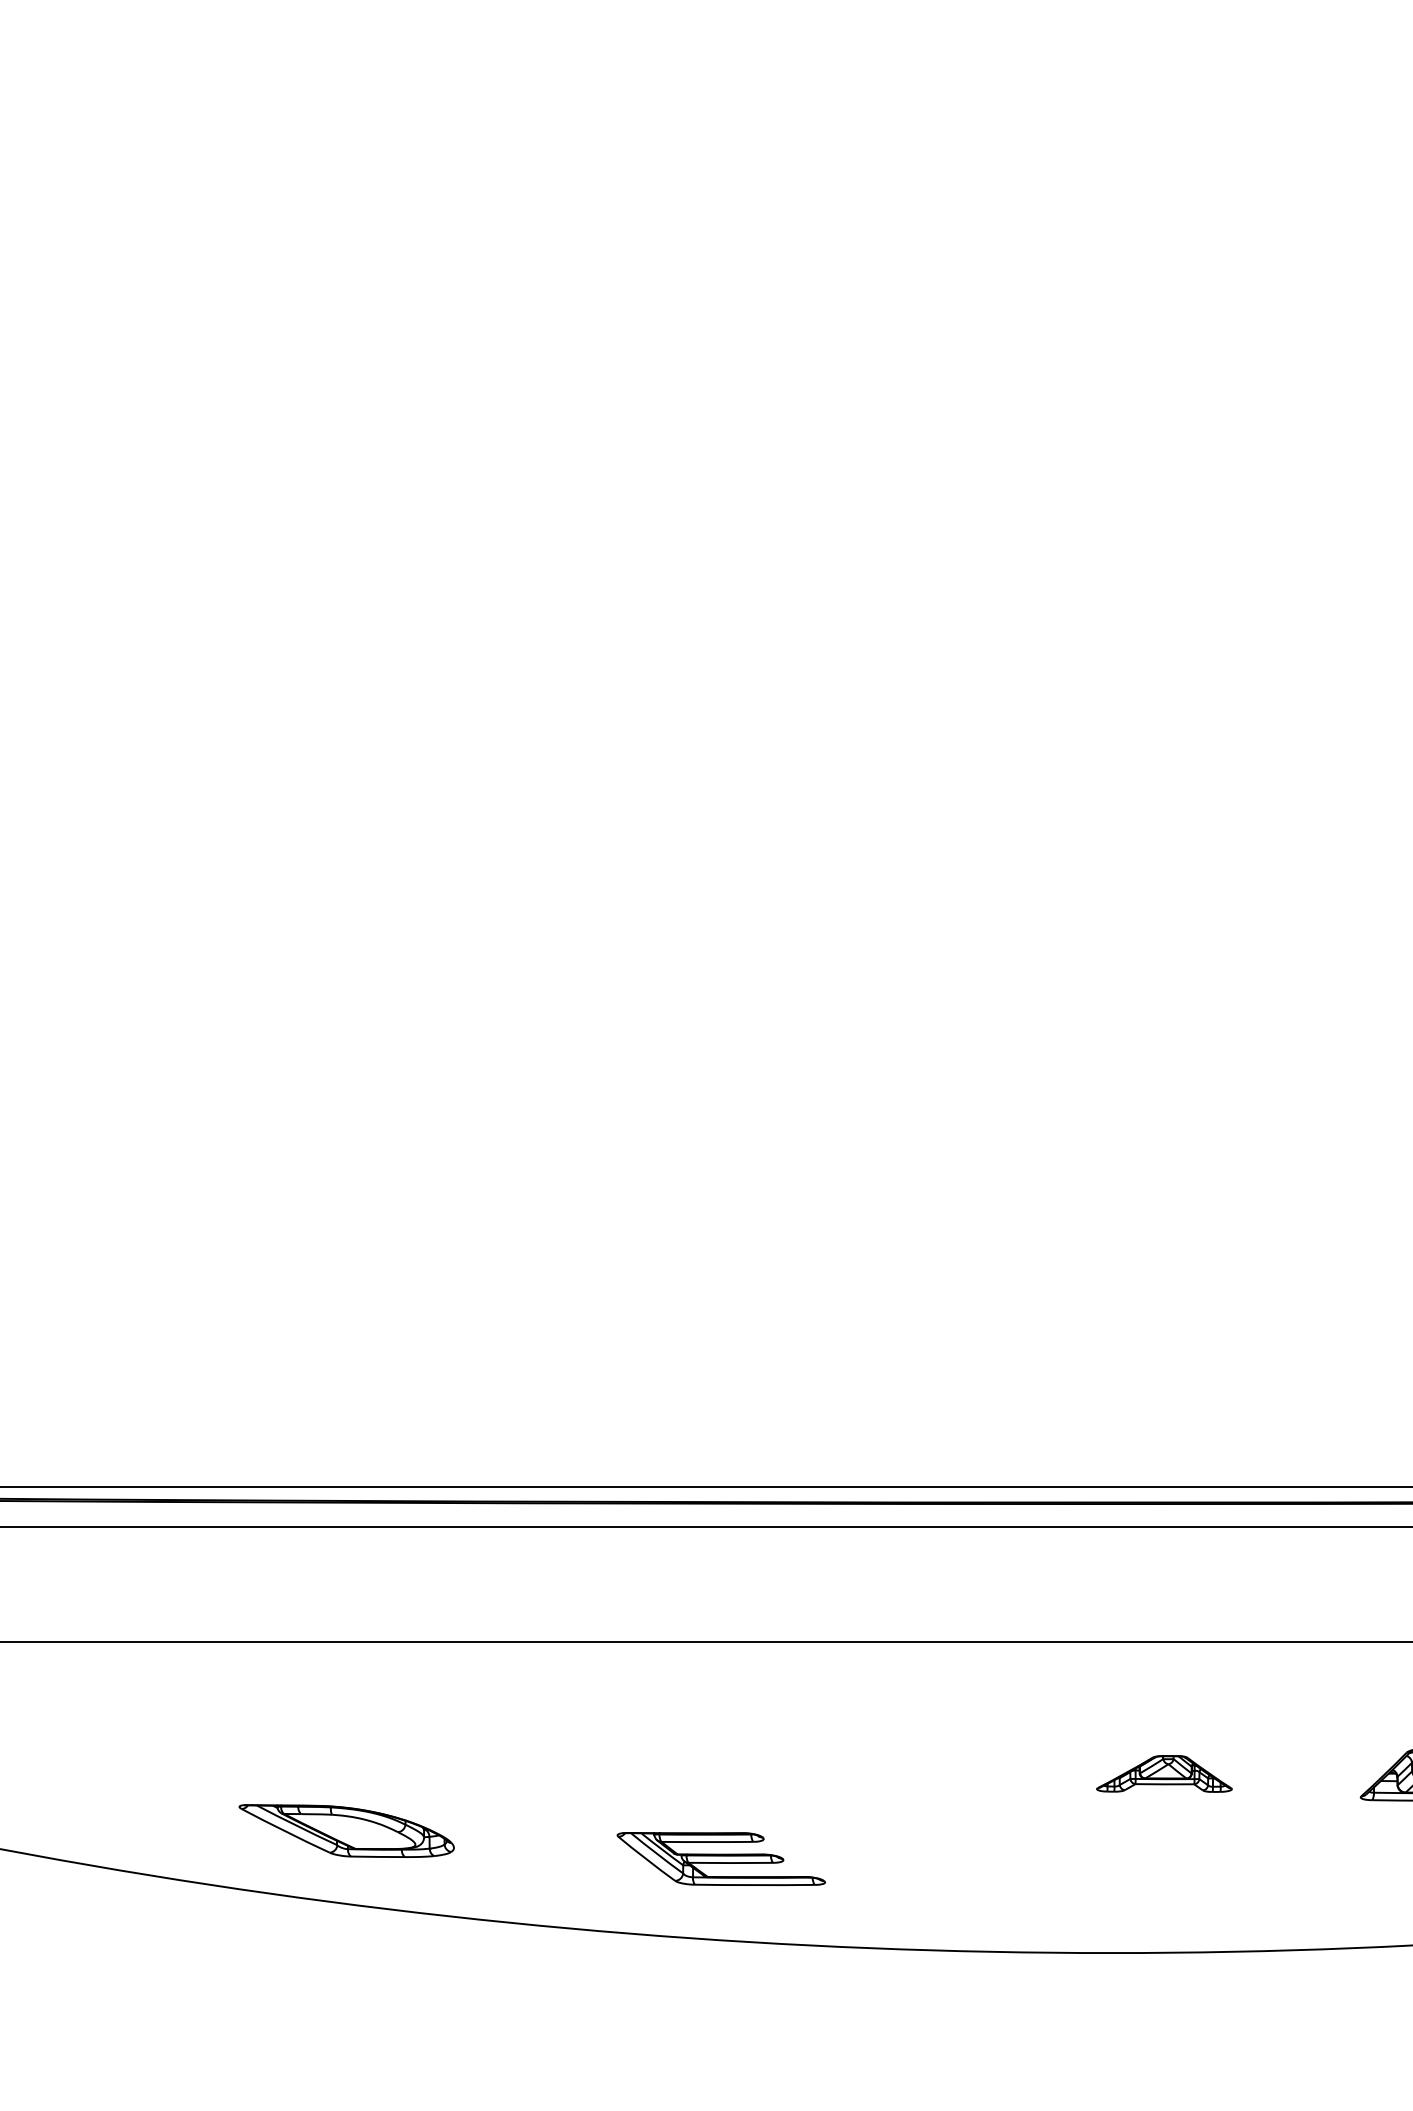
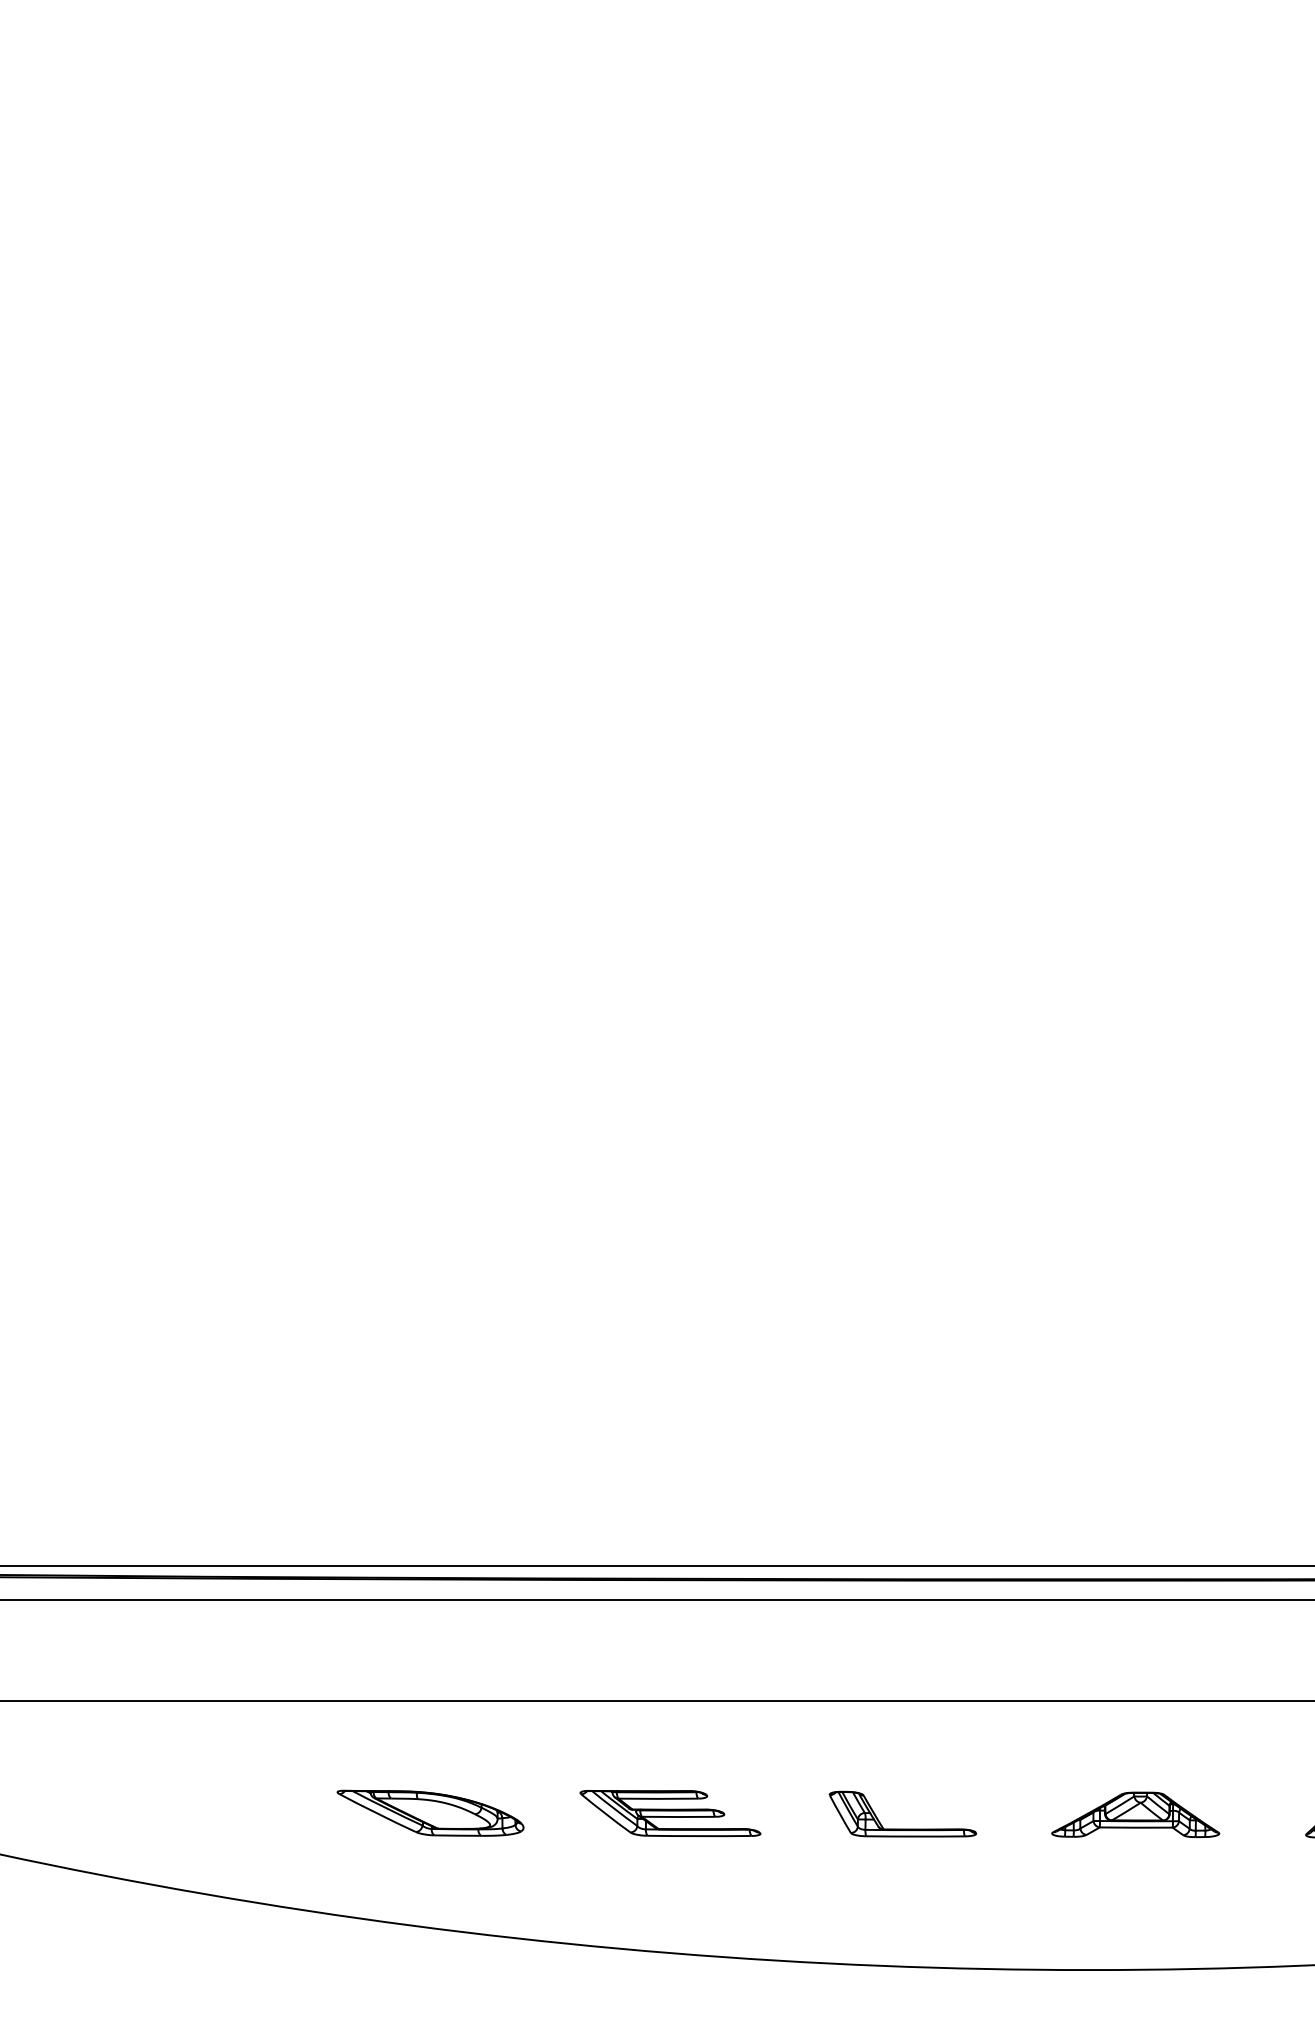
part: (1164, 1773) -> (1135, 1814), size x1.43
part: (895, 1789) -> (902, 1828), added
part: (346, 1830) -> (430, 1812), moved
part: (721, 1859) -> (670, 1813), moved

